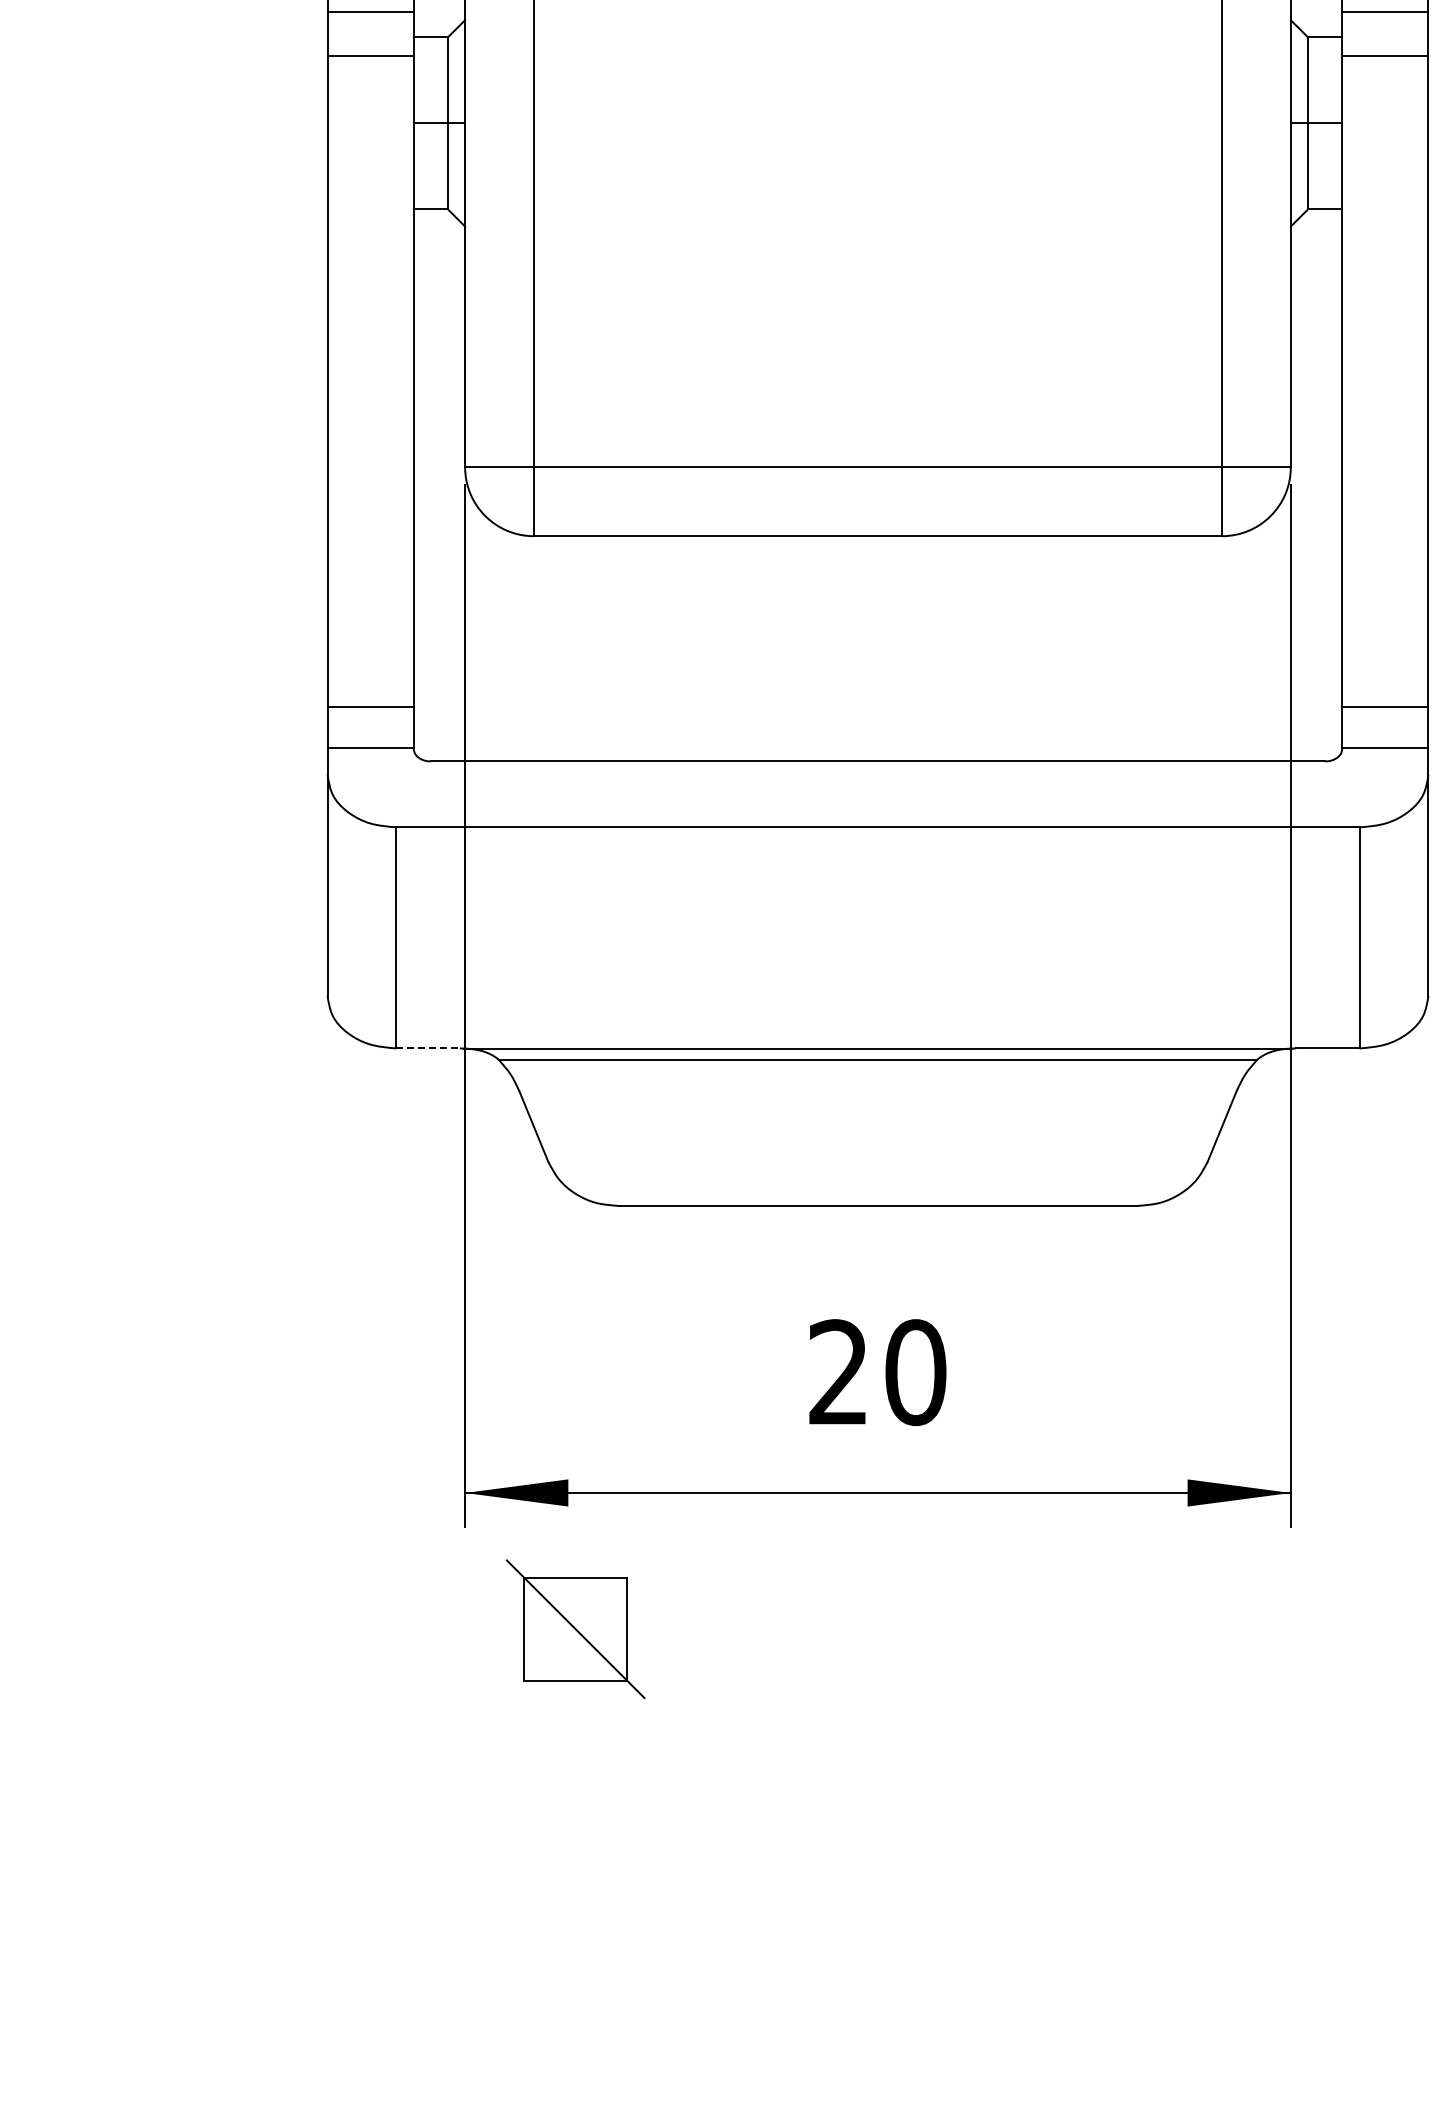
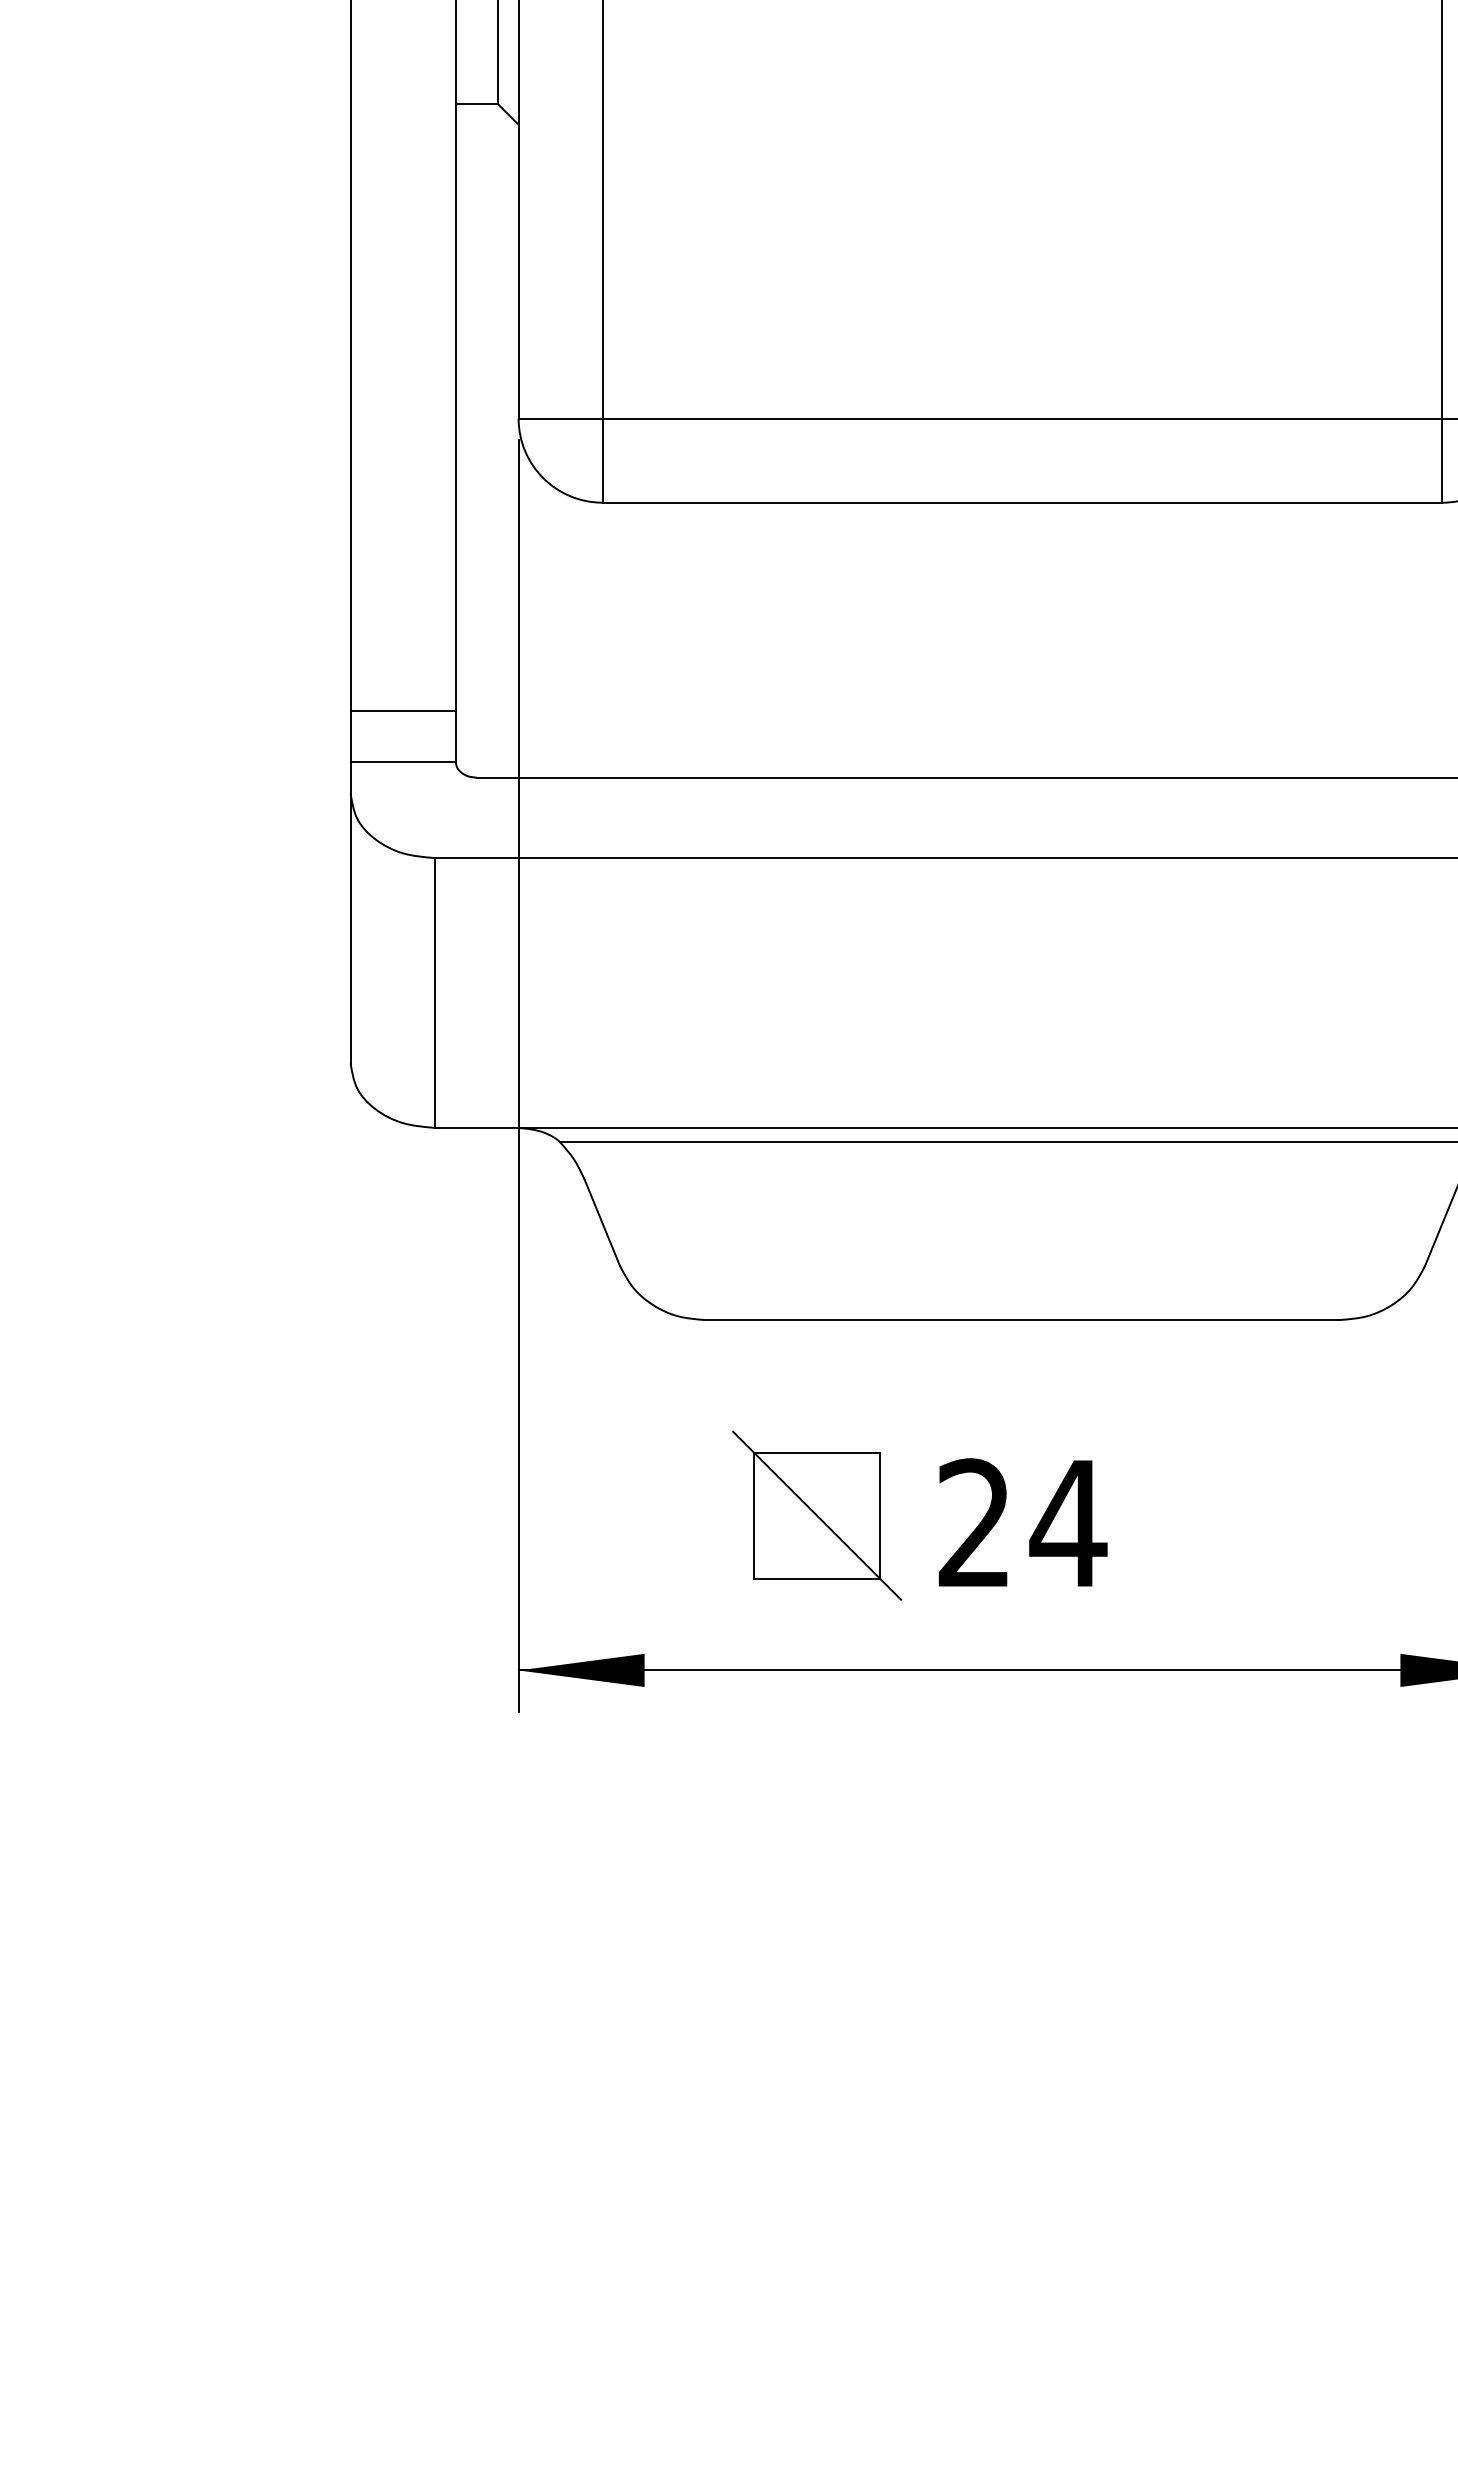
line: (428, 1048) -> (473, 1127), dashed -> solid
text: (915, 1372) -> (1068, 1523), 20 -> 24
part: (575, 1629) -> (816, 1516), moved

